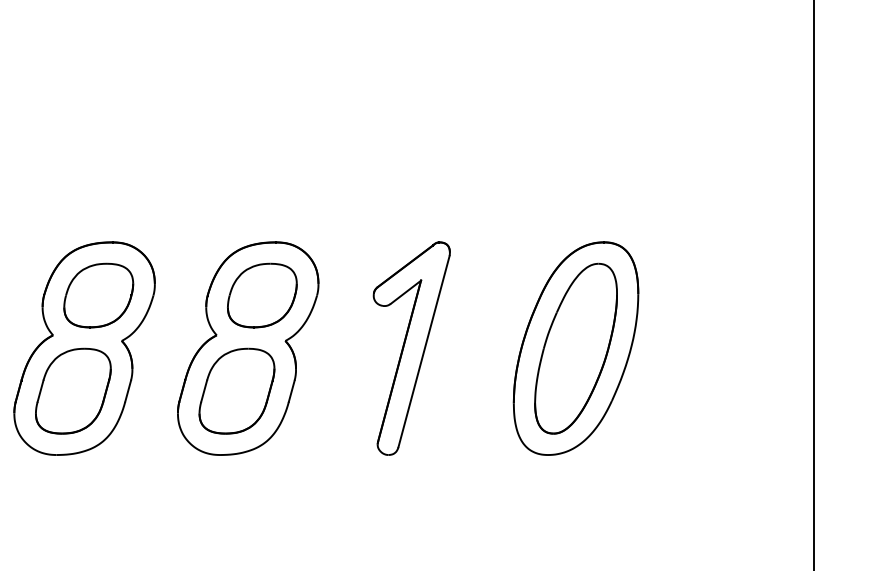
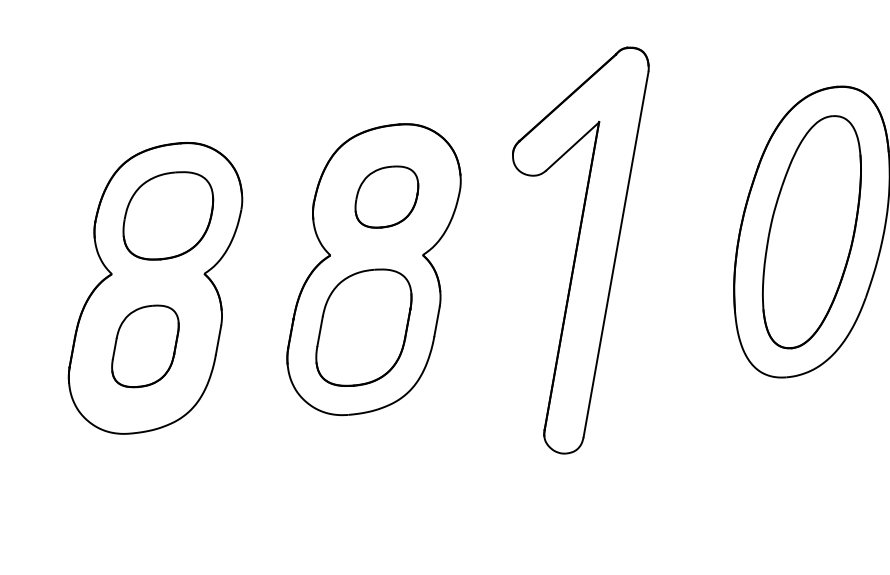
part: (262, 295) -> (387, 196), size x0.7
part: (411, 348) -> (592, 250), size x1.4
part: (73, 390) -> (145, 345), size x0.7

